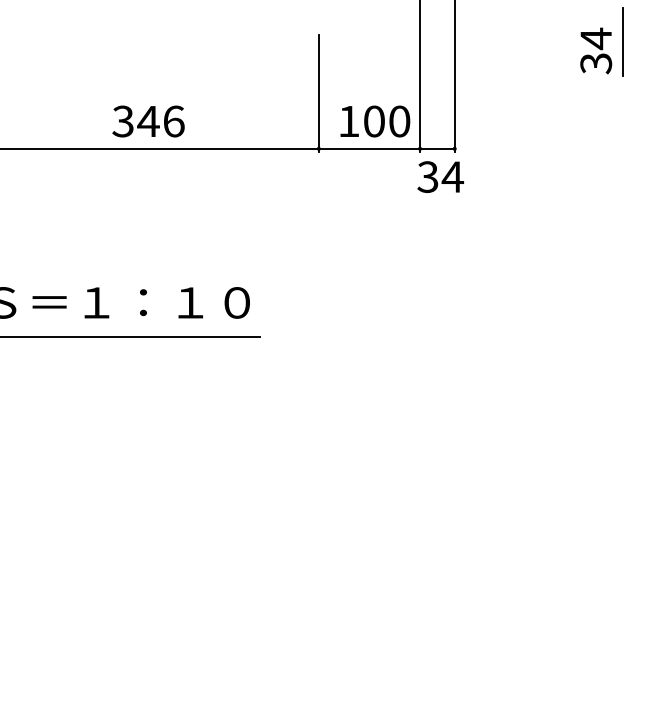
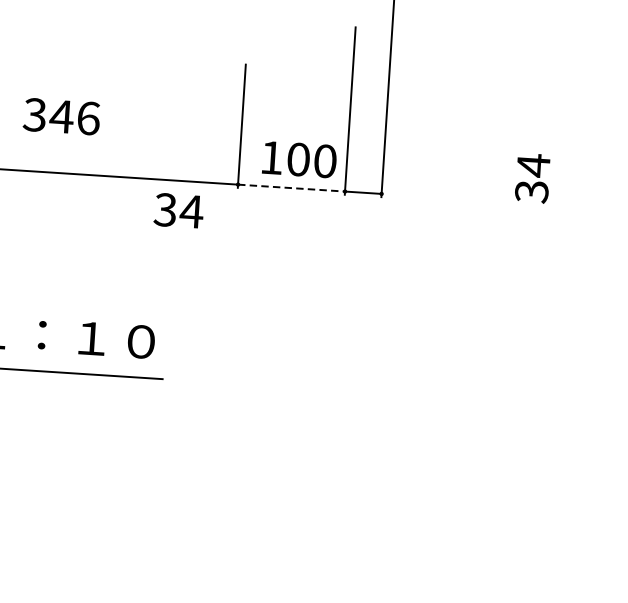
line: (623, 41) -> (567, 92), removed
text: (596, 50) -> (533, 177), moved
text: (148, 121) -> (61, 116), moved
line: (369, 148) -> (291, 187), solid -> dashed
text: (440, 176) -> (178, 210), moved

